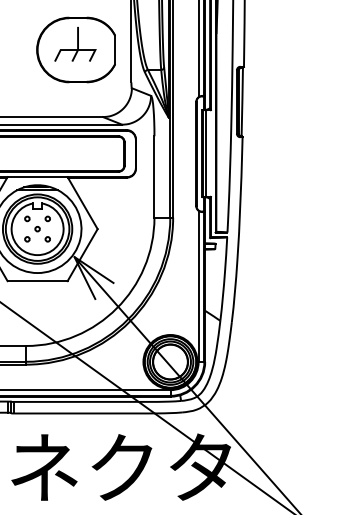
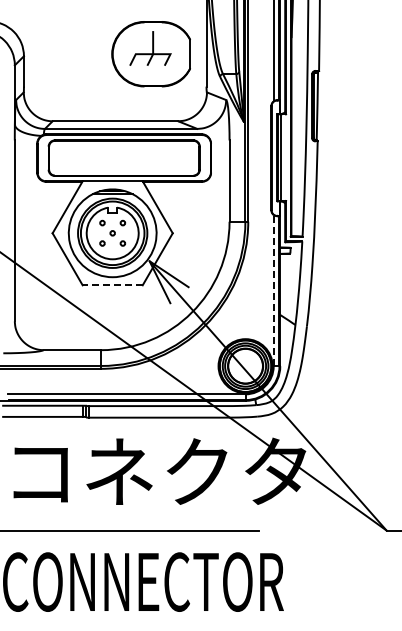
line: (37, 281) -> (112, 285), solid -> dashed
line: (198, 286) -> (273, 290), solid -> dashed

